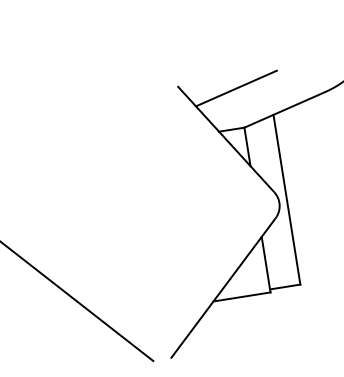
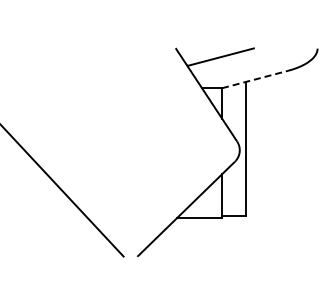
line: (285, 109) -> (255, 79), solid -> dashed

